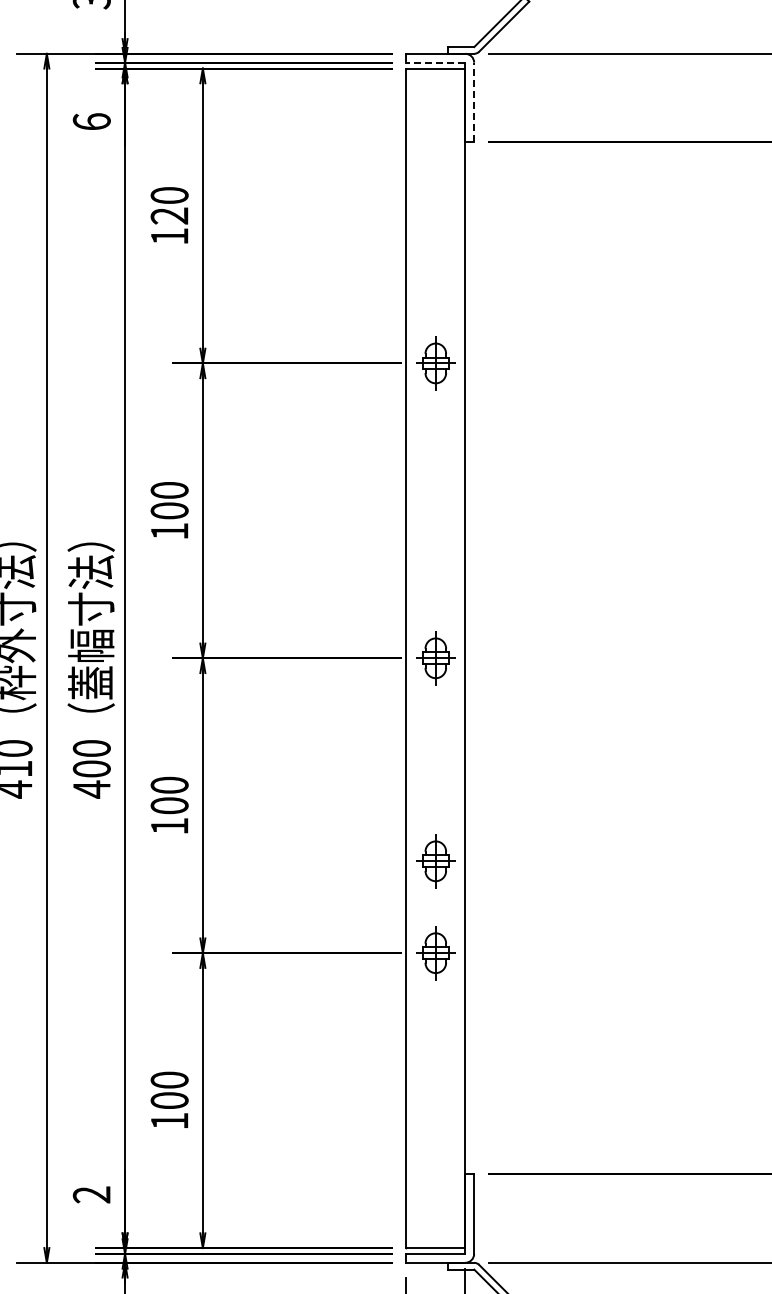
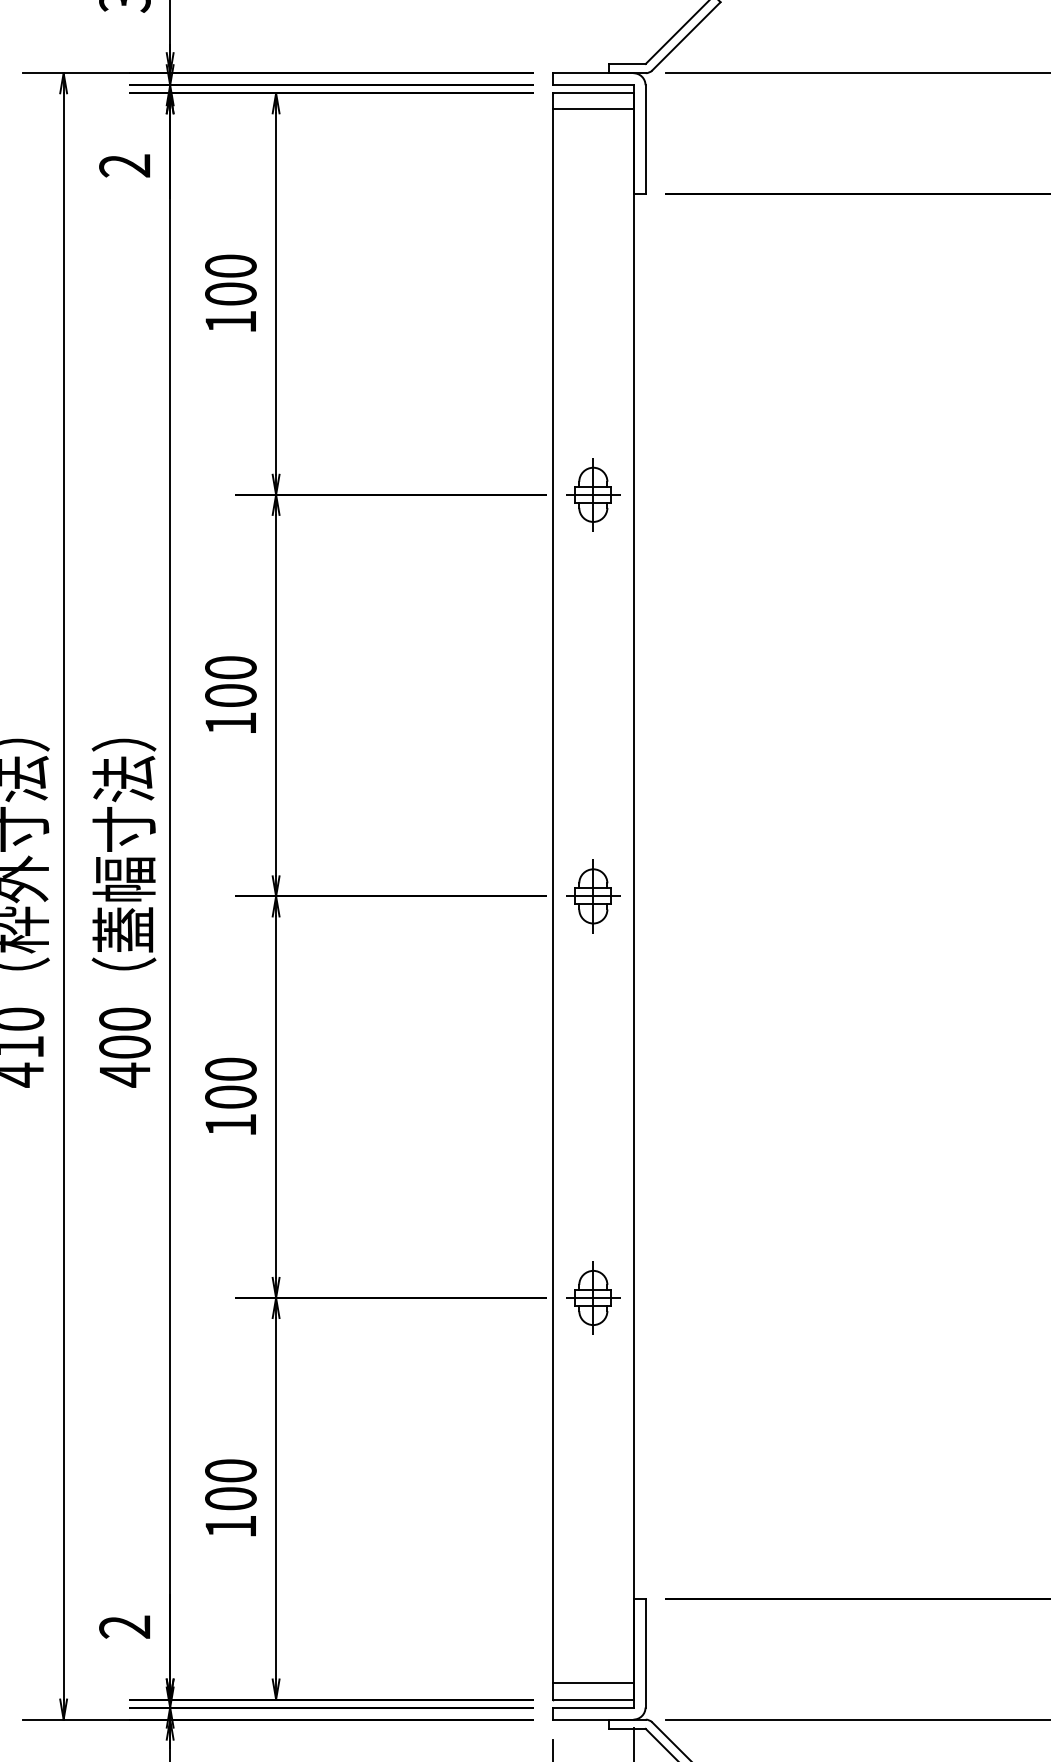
line: (435, 62) -> (592, 85), dashed -> solid
line: (435, 80) -> (592, 109), added
line: (474, 102) -> (646, 139), dashed -> solid
text: (91, 121) -> (124, 165), 6 -> 2
text: (169, 215) -> (230, 293), 120 -> 100
part: (435, 861) -> (592, 1173), removed
line: (435, 1236) -> (592, 1683), added

